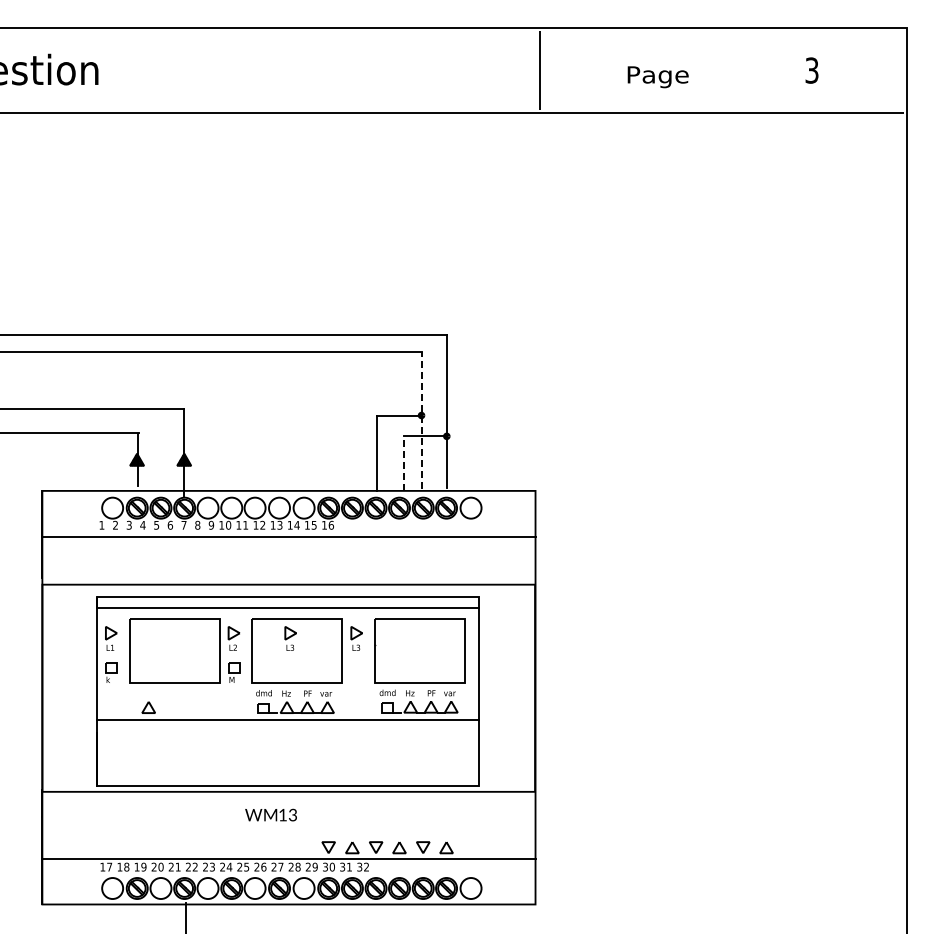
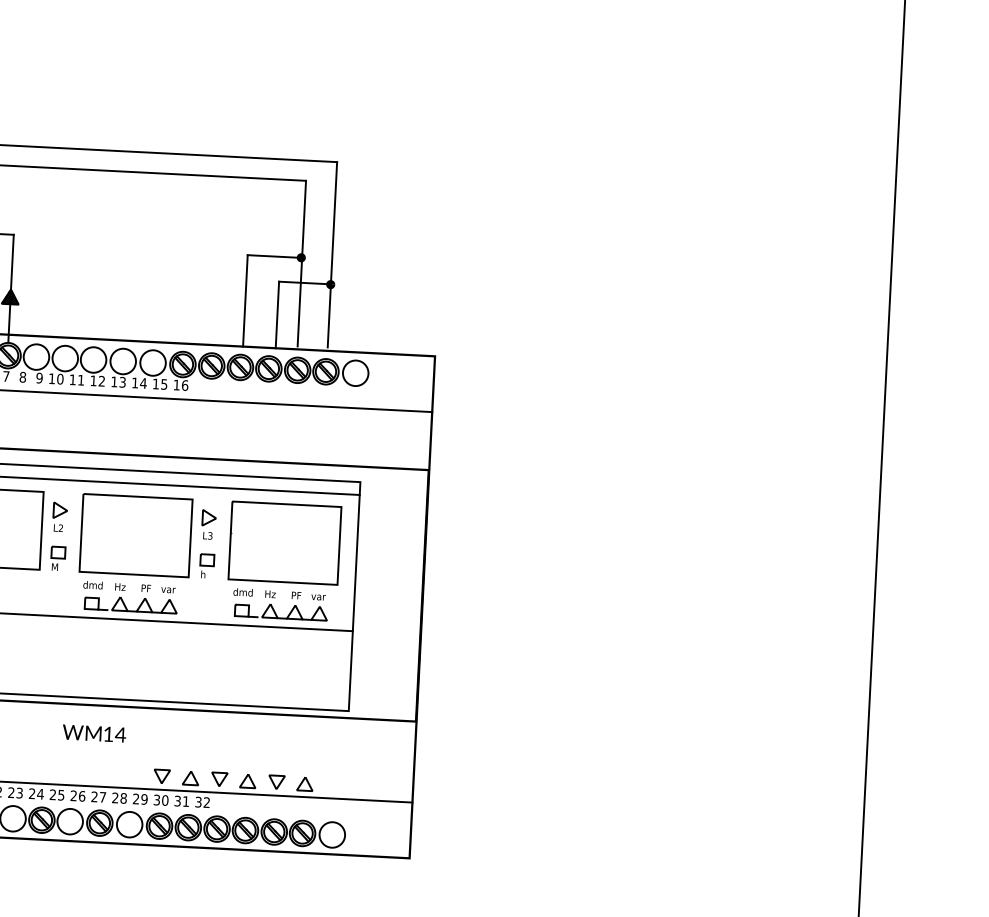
line: (422, 419) -> (302, 262), dashed -> solid
line: (404, 463) -> (277, 314), dashed -> solid
part: (290, 638) -> (128, 520), removed
part: (356, 672) -> (206, 565), added
text: (292, 814) -> (120, 734), 13 -> 14

